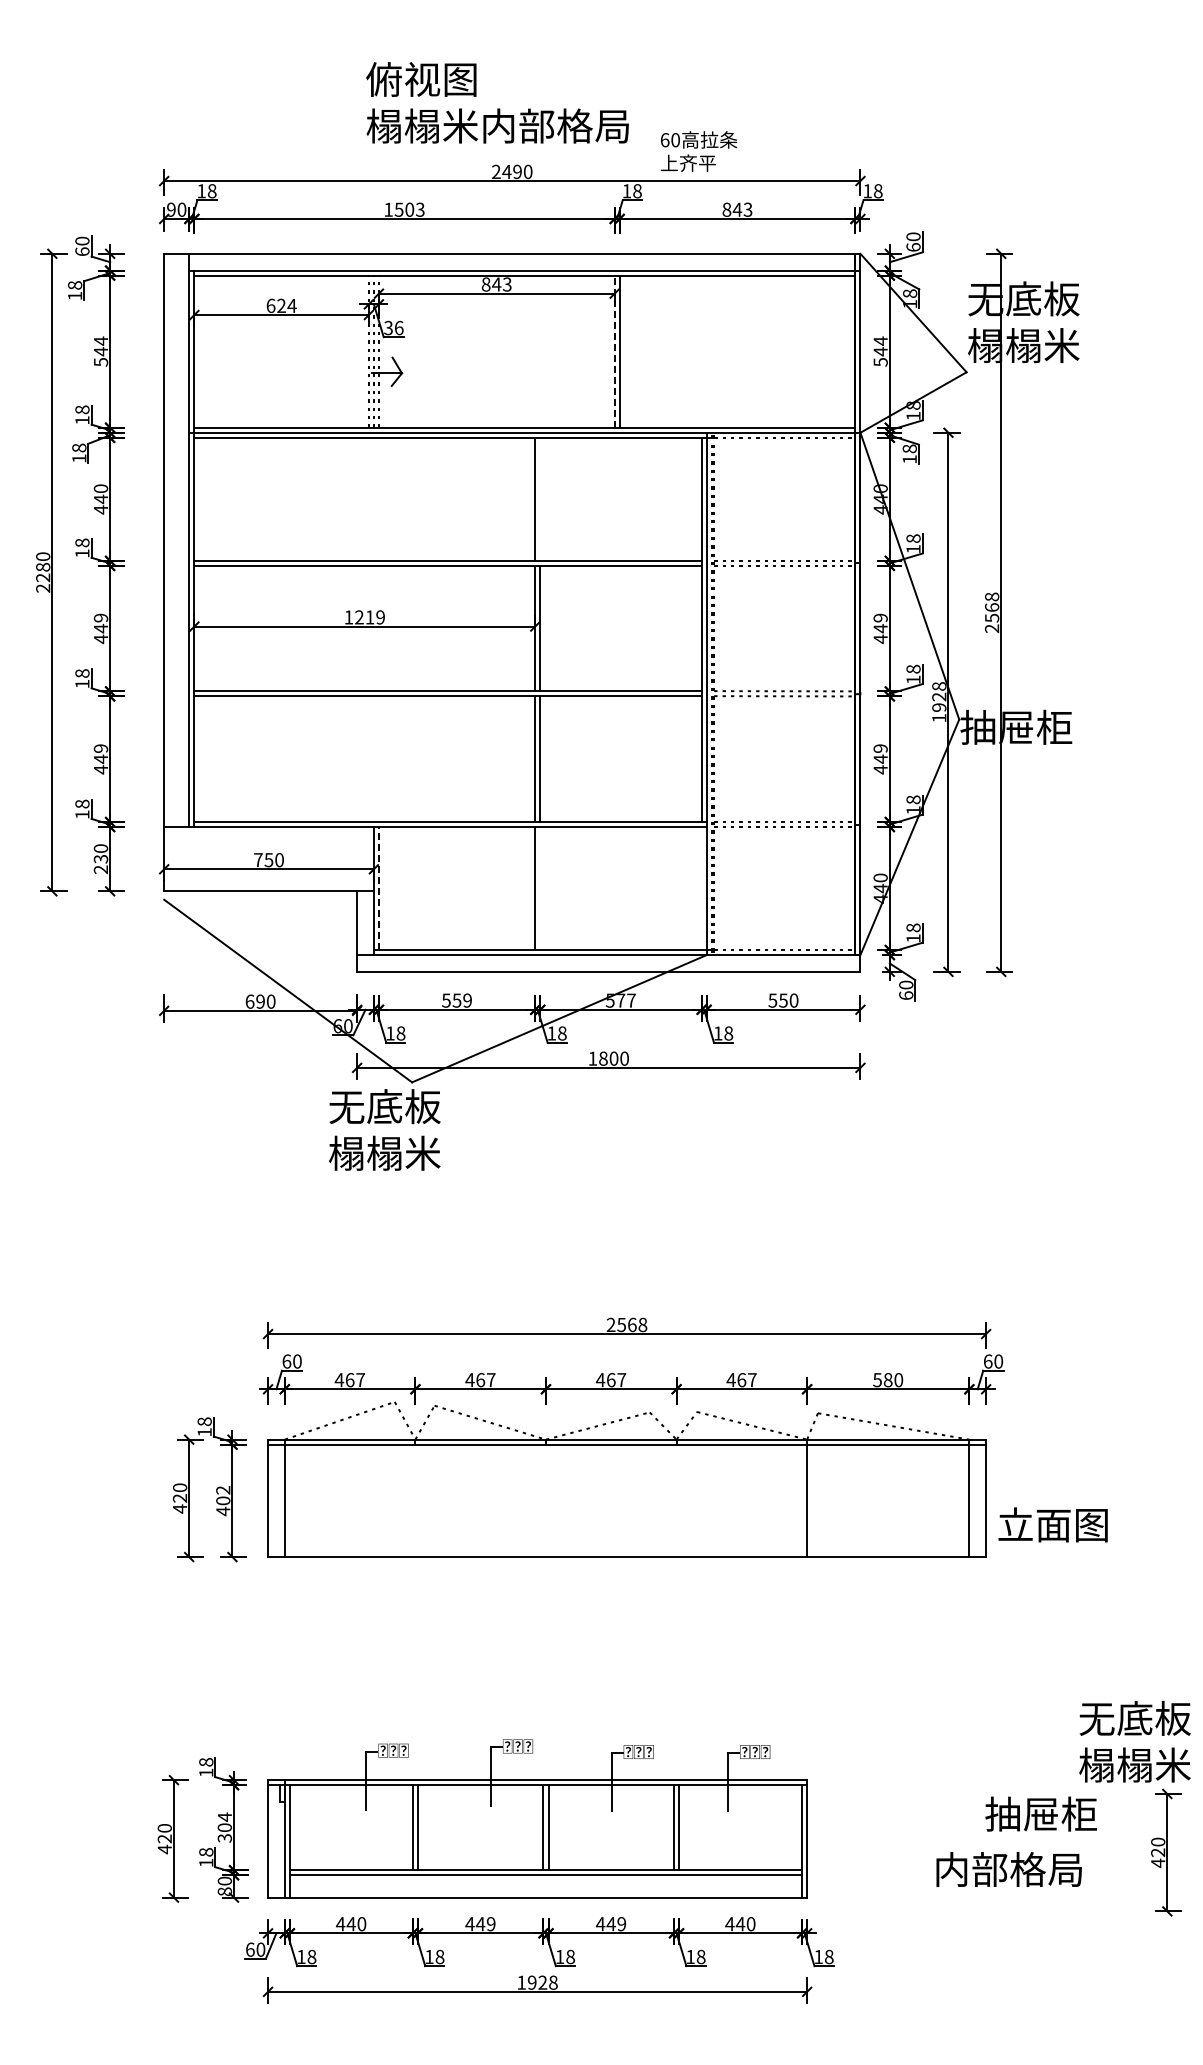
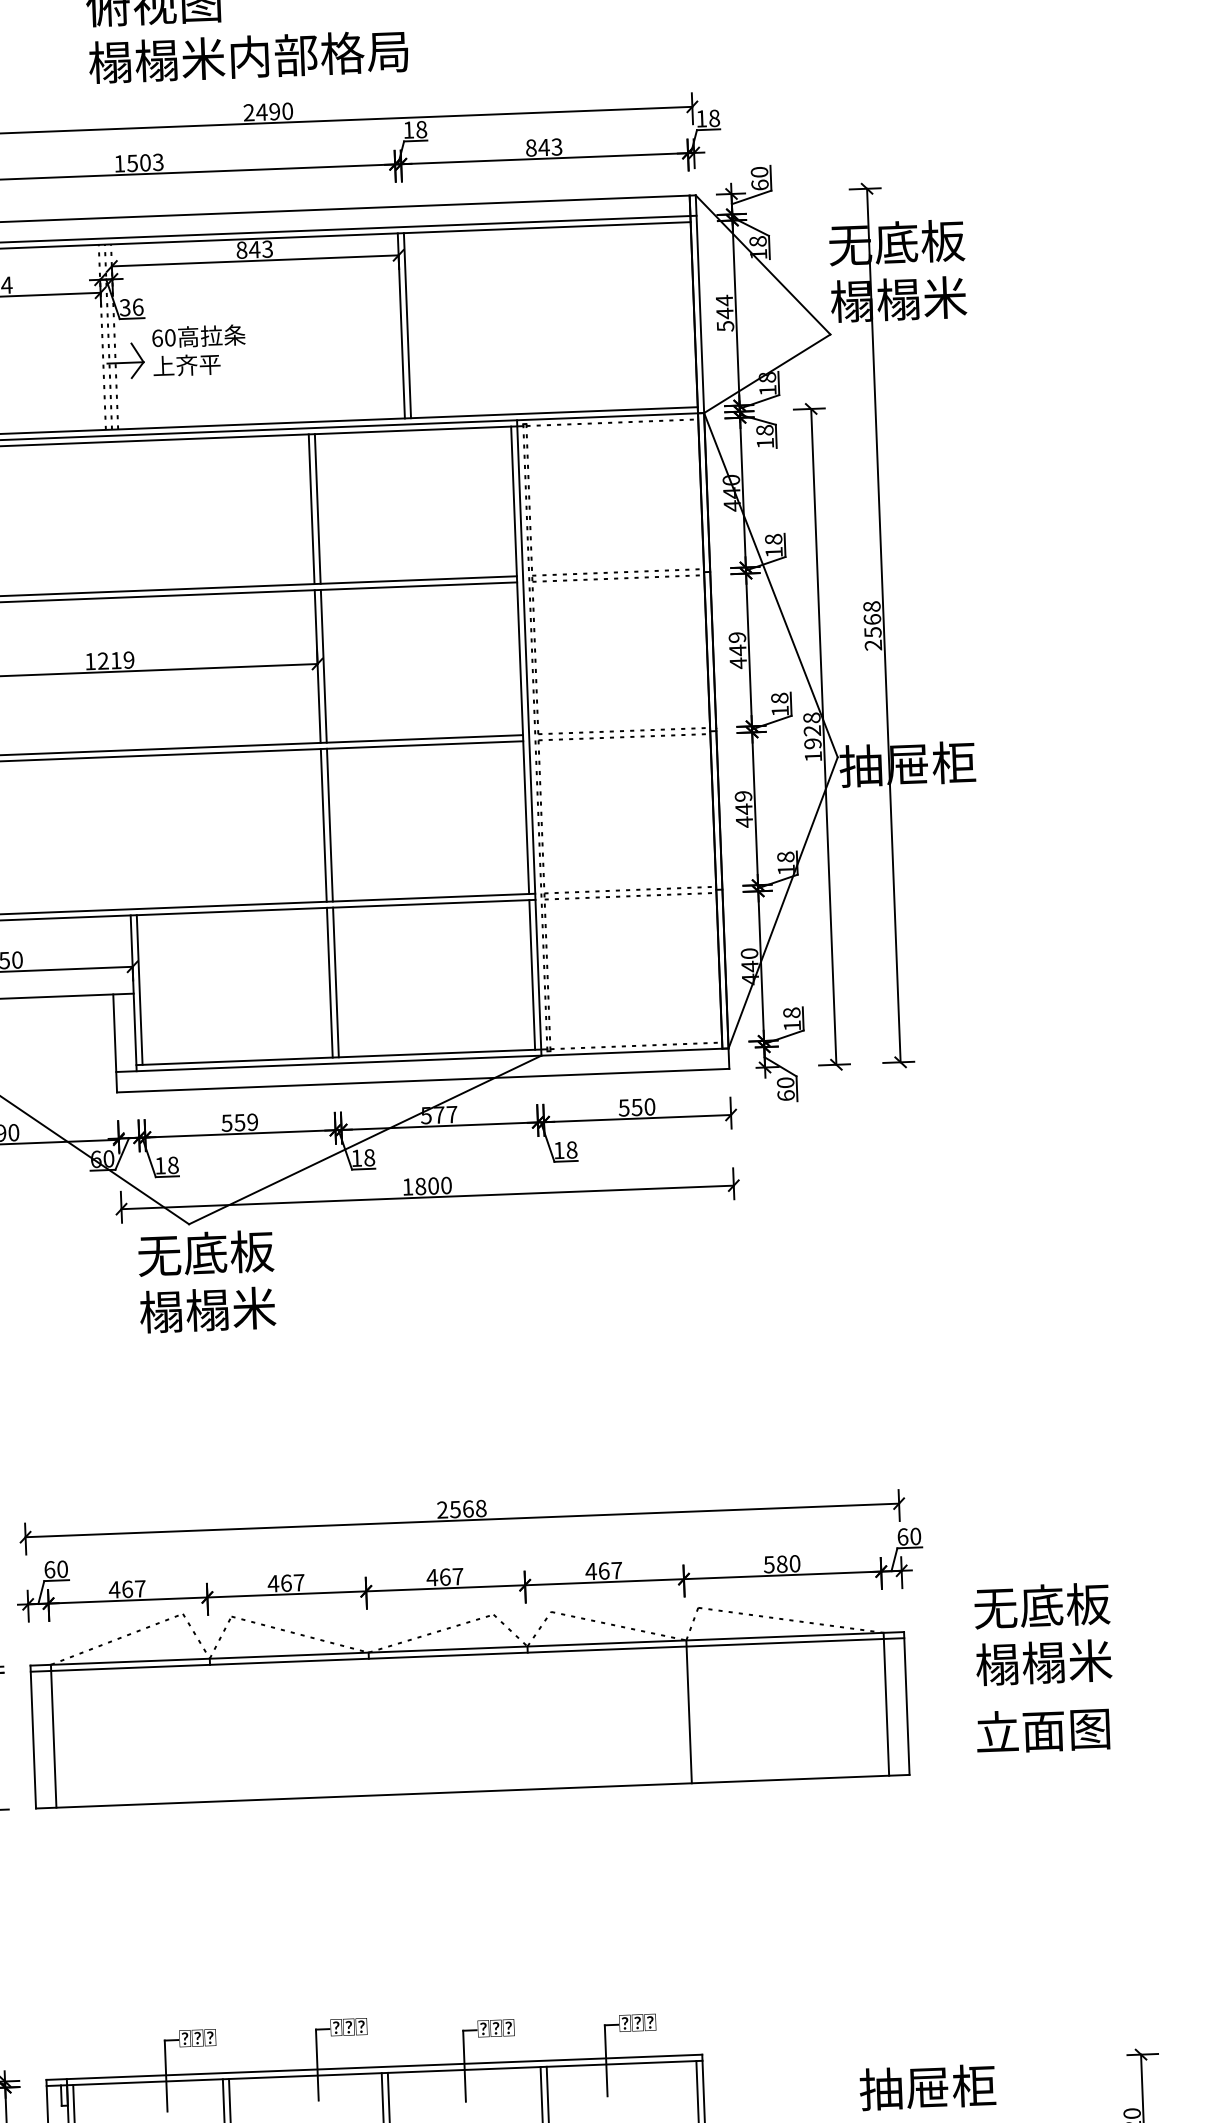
text: (698, 151) -> (198, 350), moved
line: (614, 351) -> (401, 325), dashed -> solid
line: (540, 498) -> (317, 507), added
line: (378, 888) -> (139, 989), dashed -> solid
line: (540, 888) -> (336, 982), added
line: (701, 888) -> (532, 974), added
text: (384, 1129) -> (206, 1281), moved
text: (1052, 1524) -> (1042, 1730), moved
text: (1134, 1741) -> (1042, 1633), moved
text: (1040, 1813) -> (926, 2086), moved

